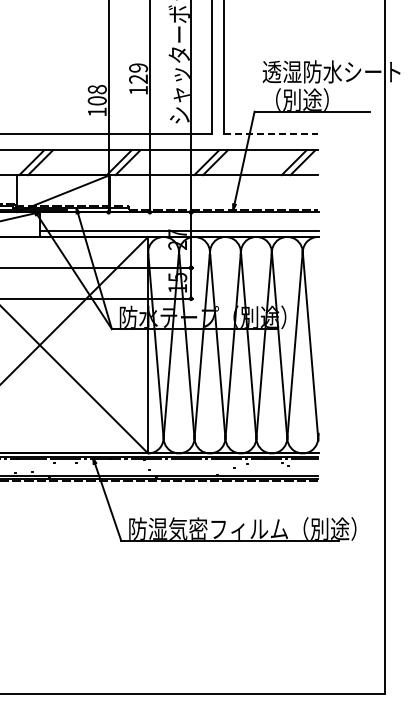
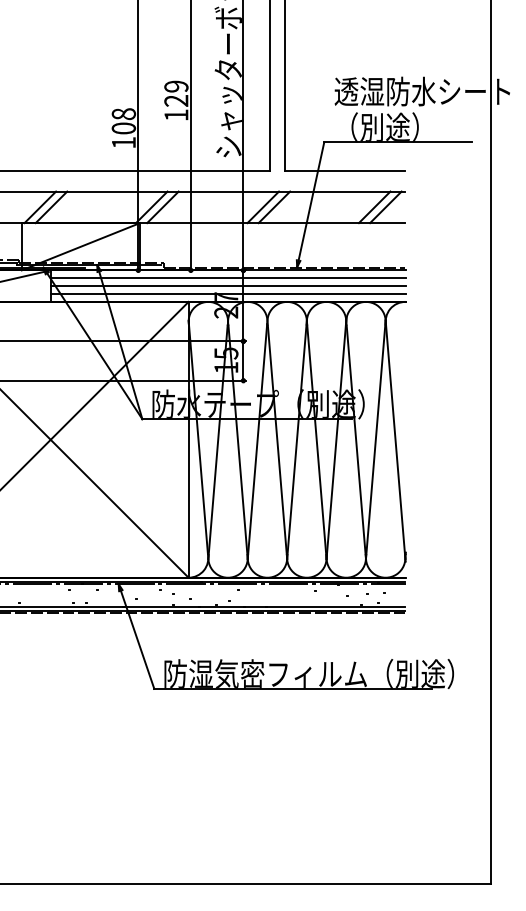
line: (271, 133) -> (345, 170), dashed -> solid
line: (178, 218) -> (227, 278), added
line: (178, 224) -> (227, 286), added

